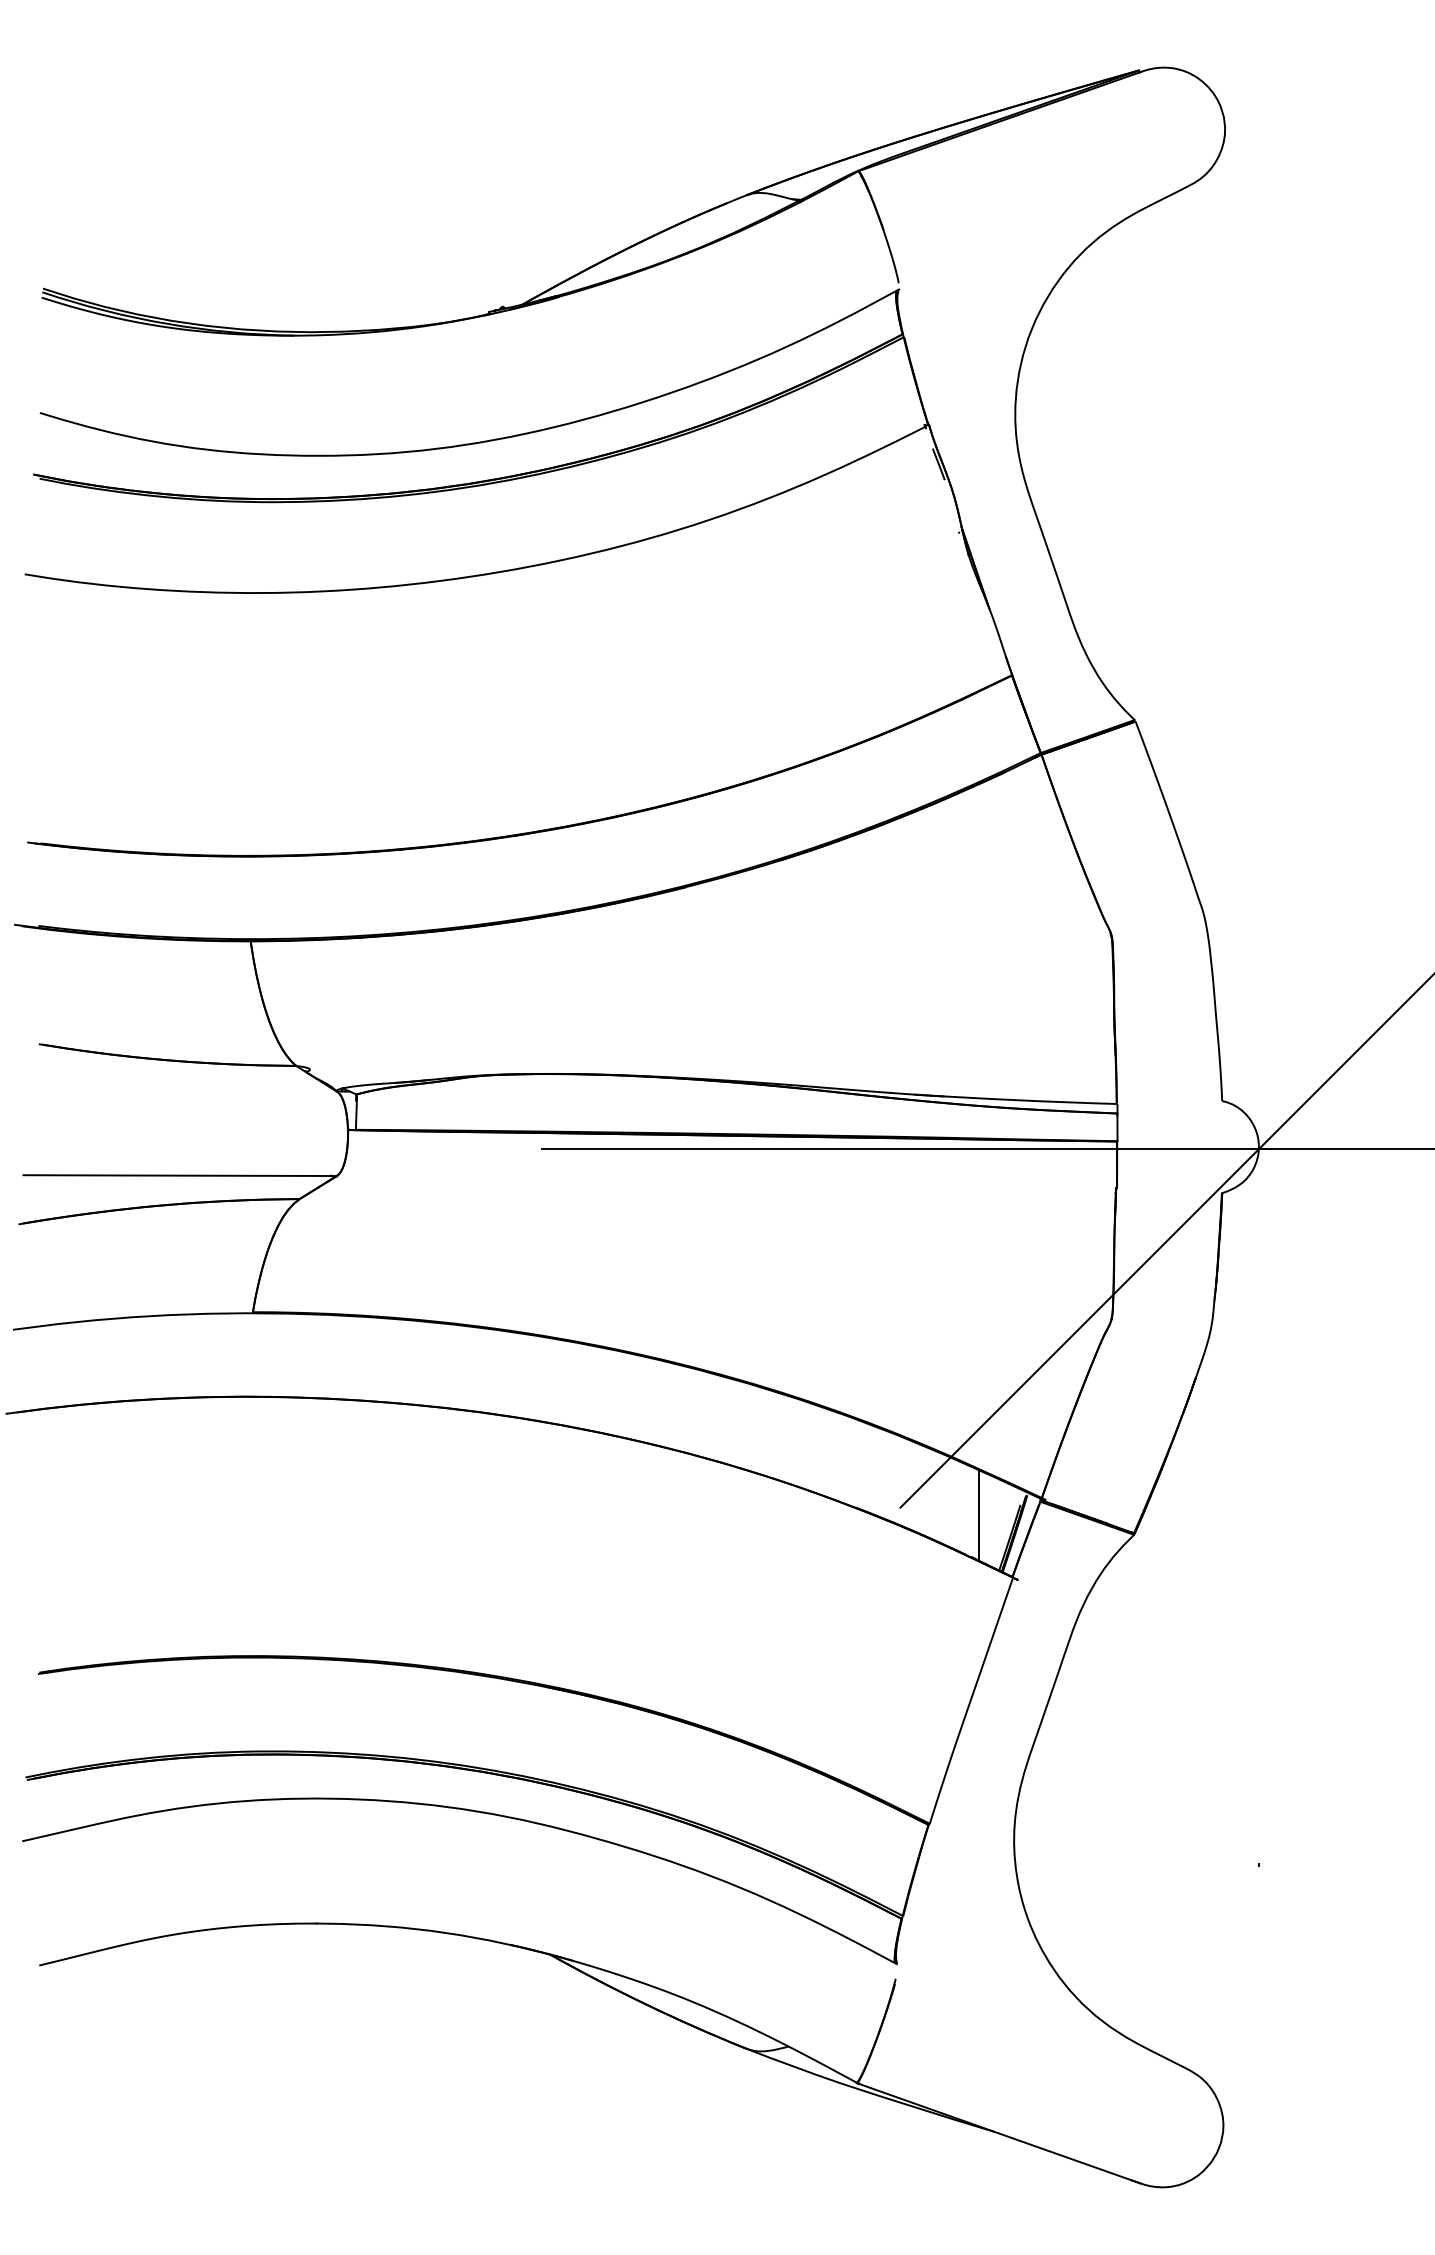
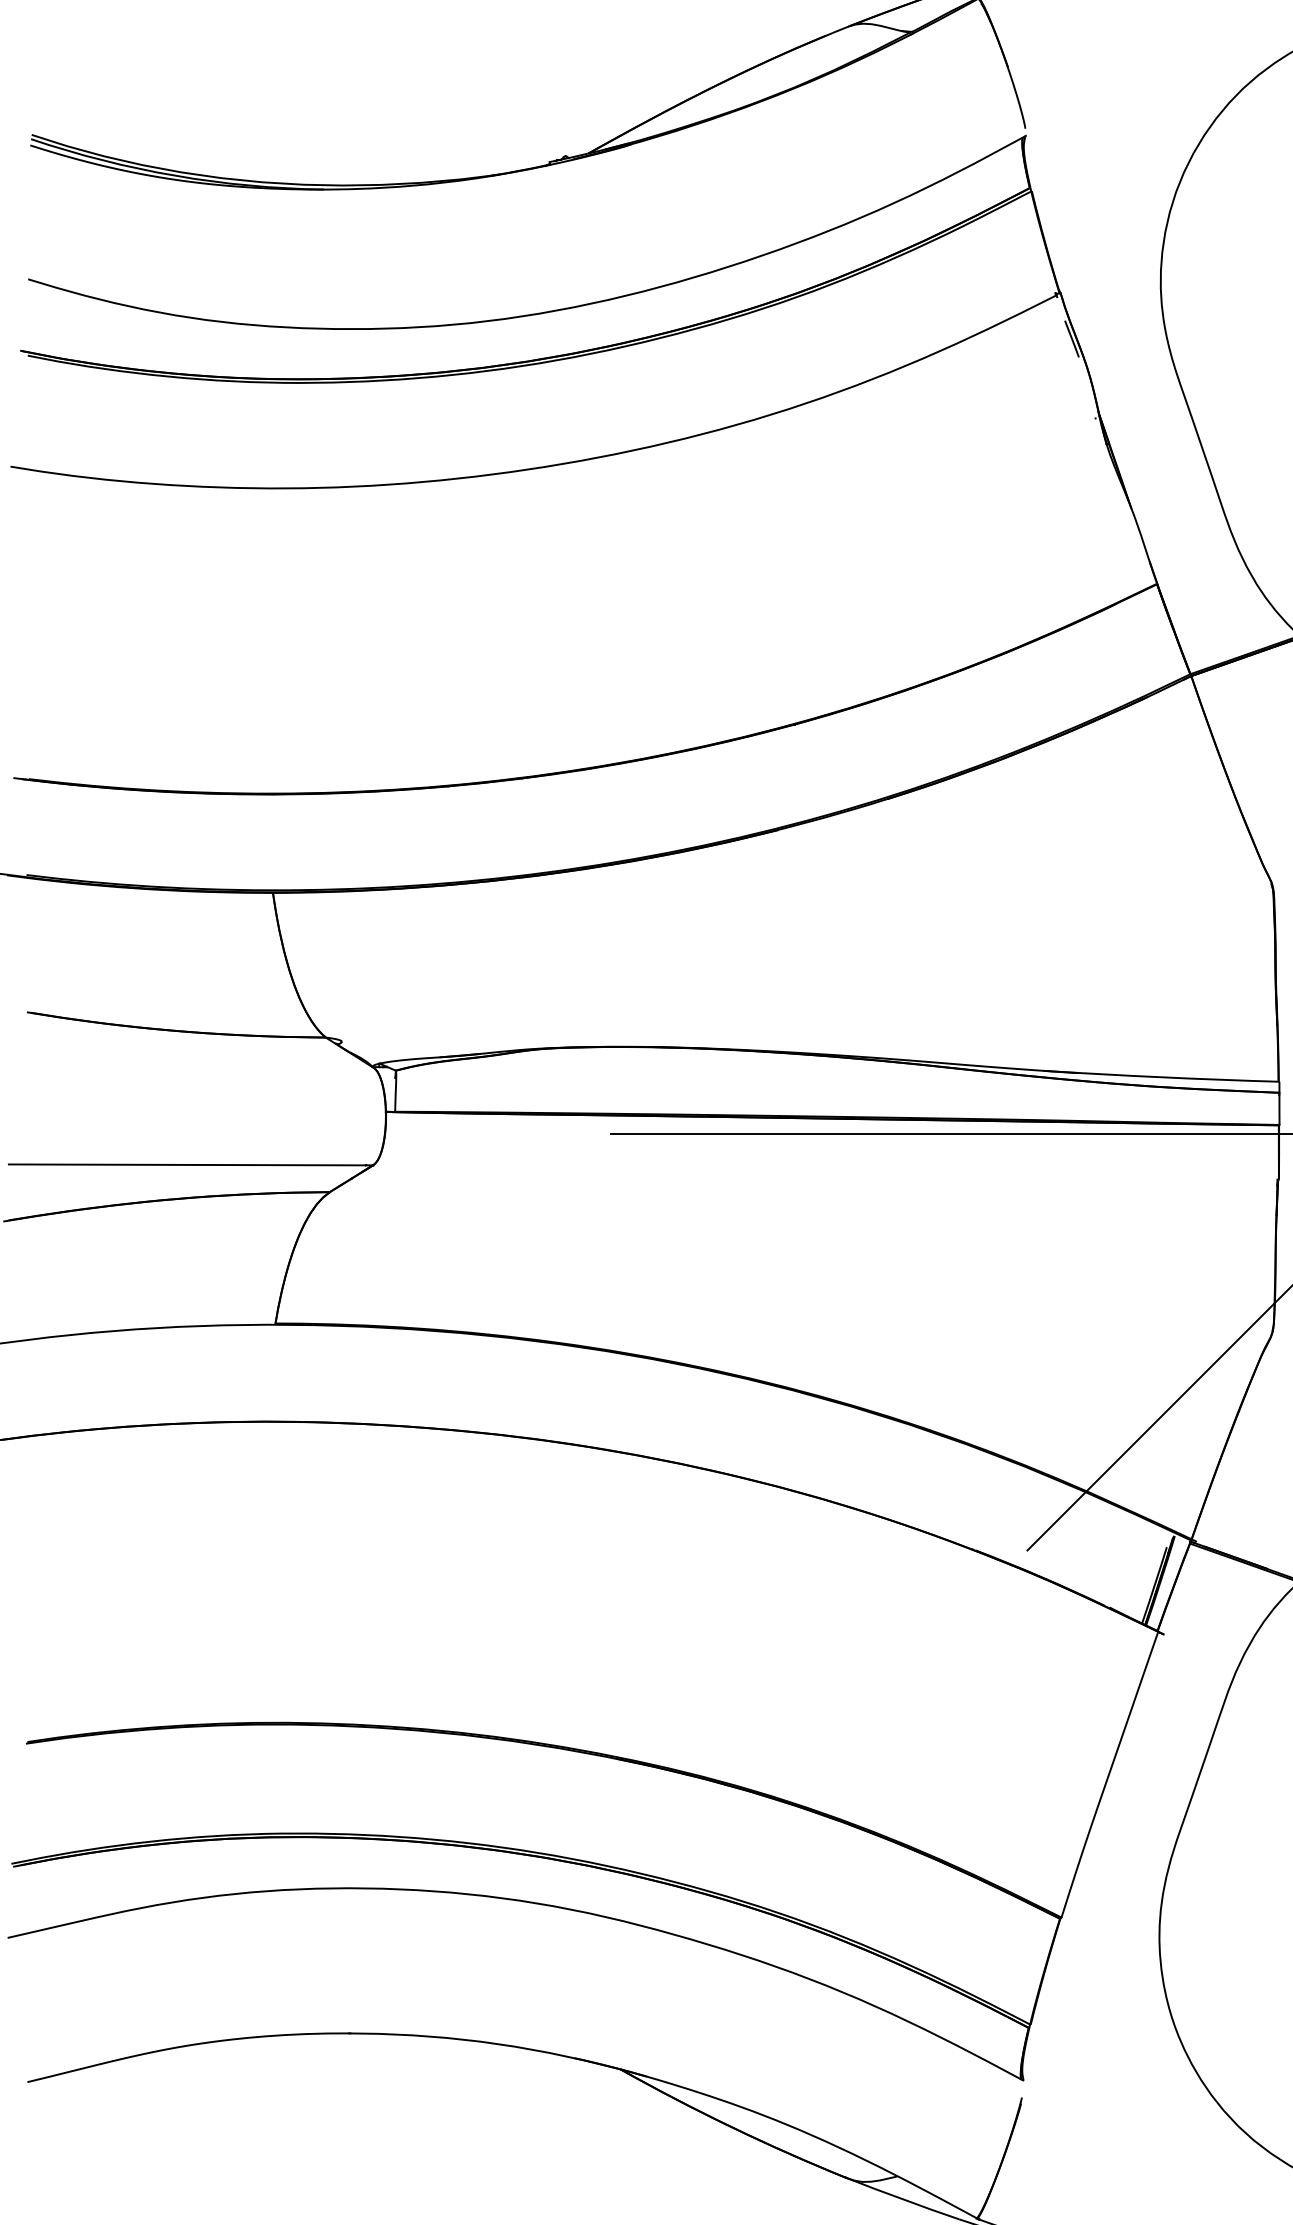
line: (978, 1515) -> (1118, 1559), removed

